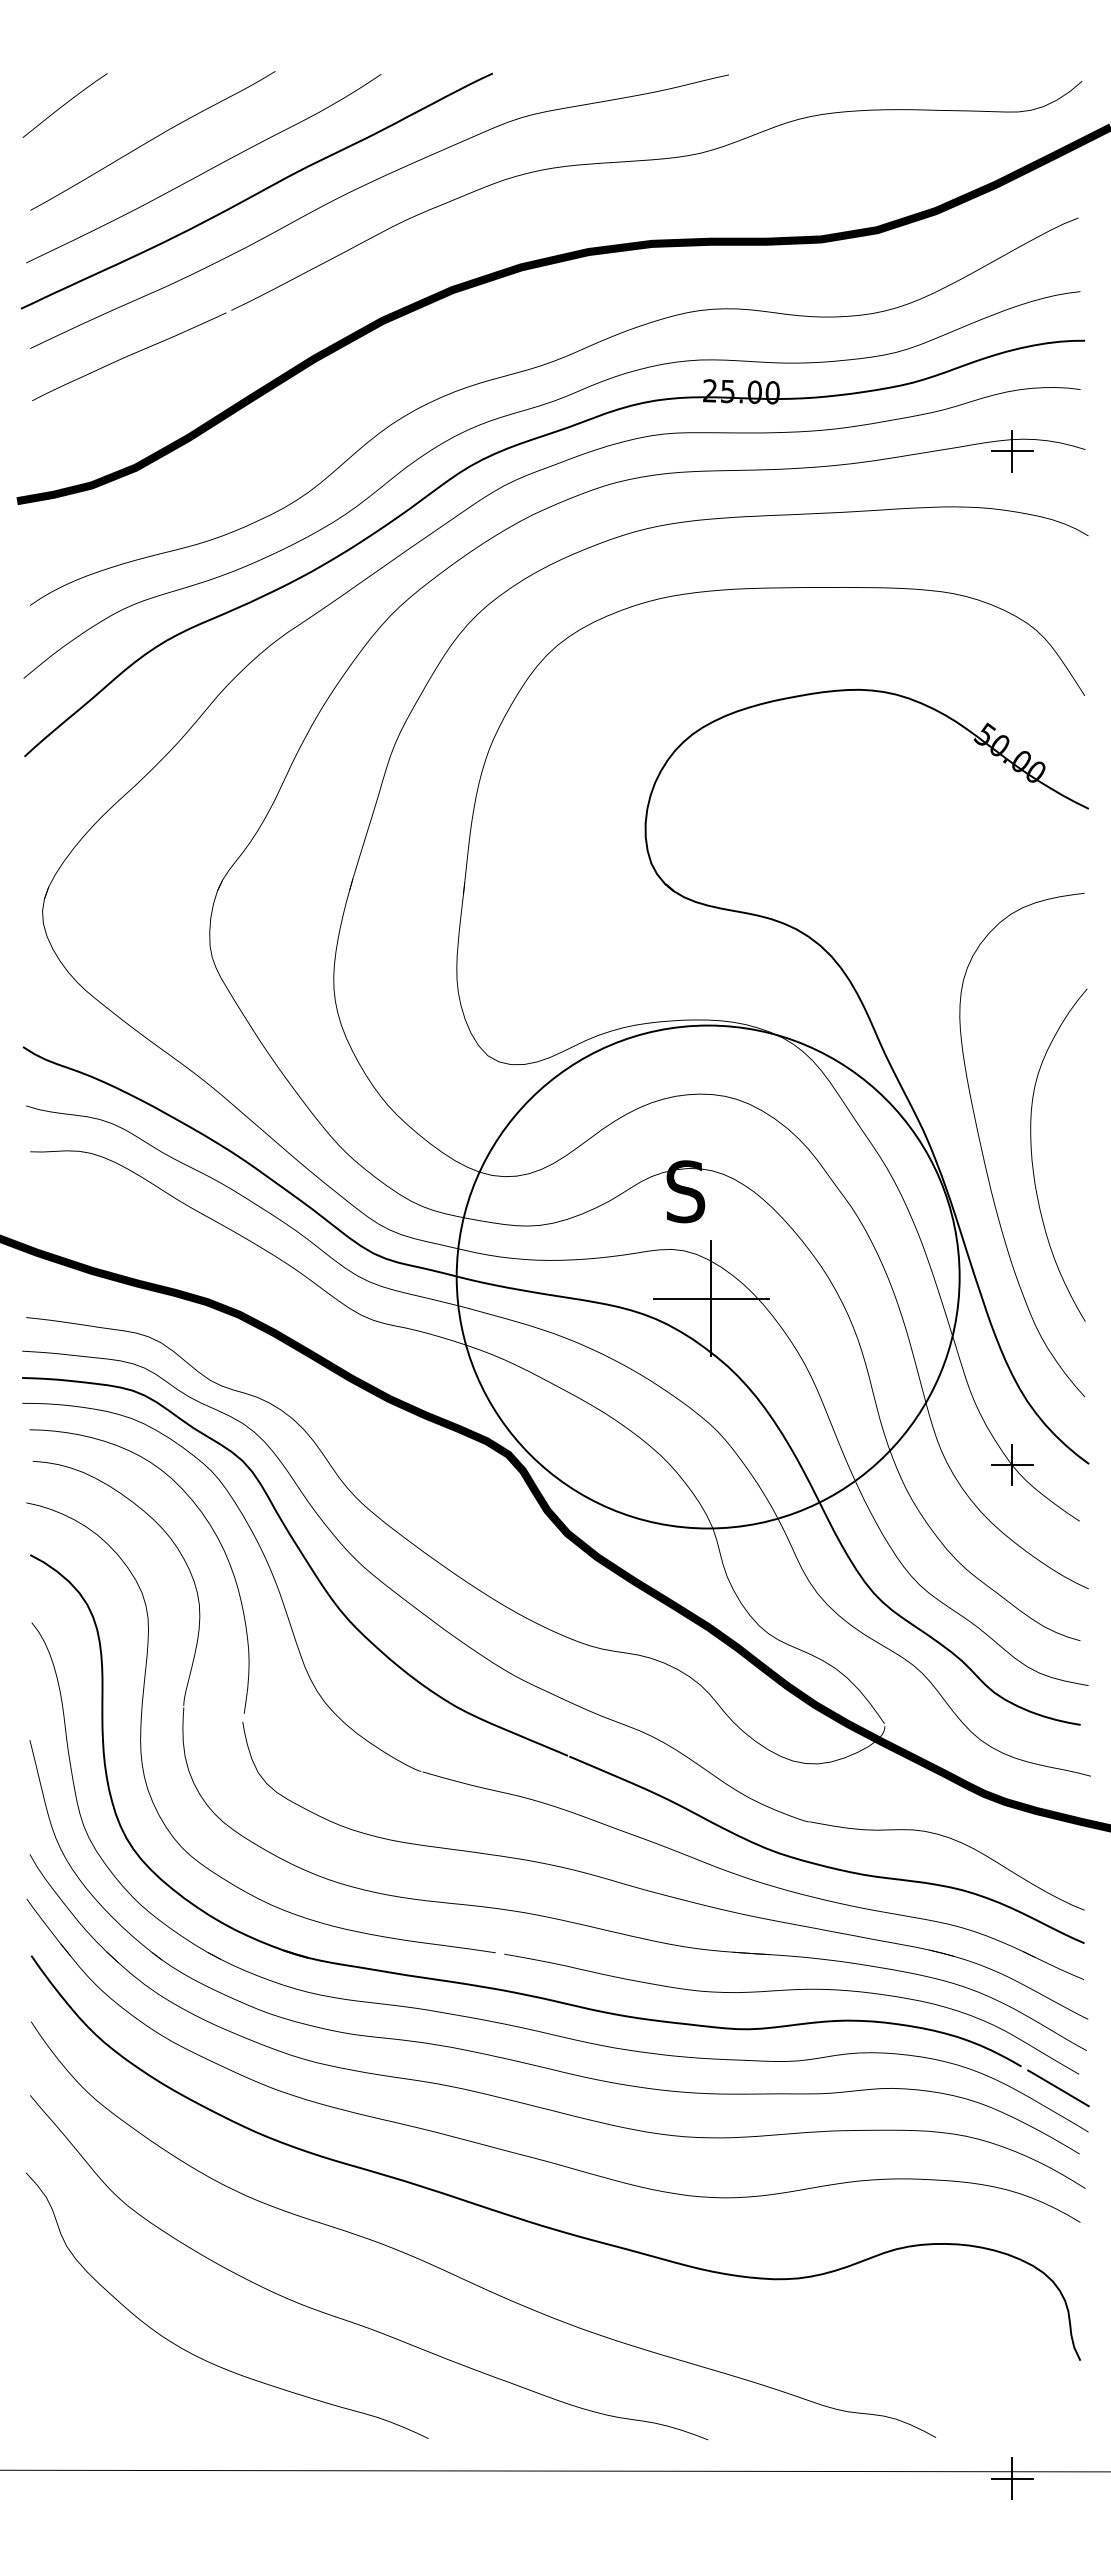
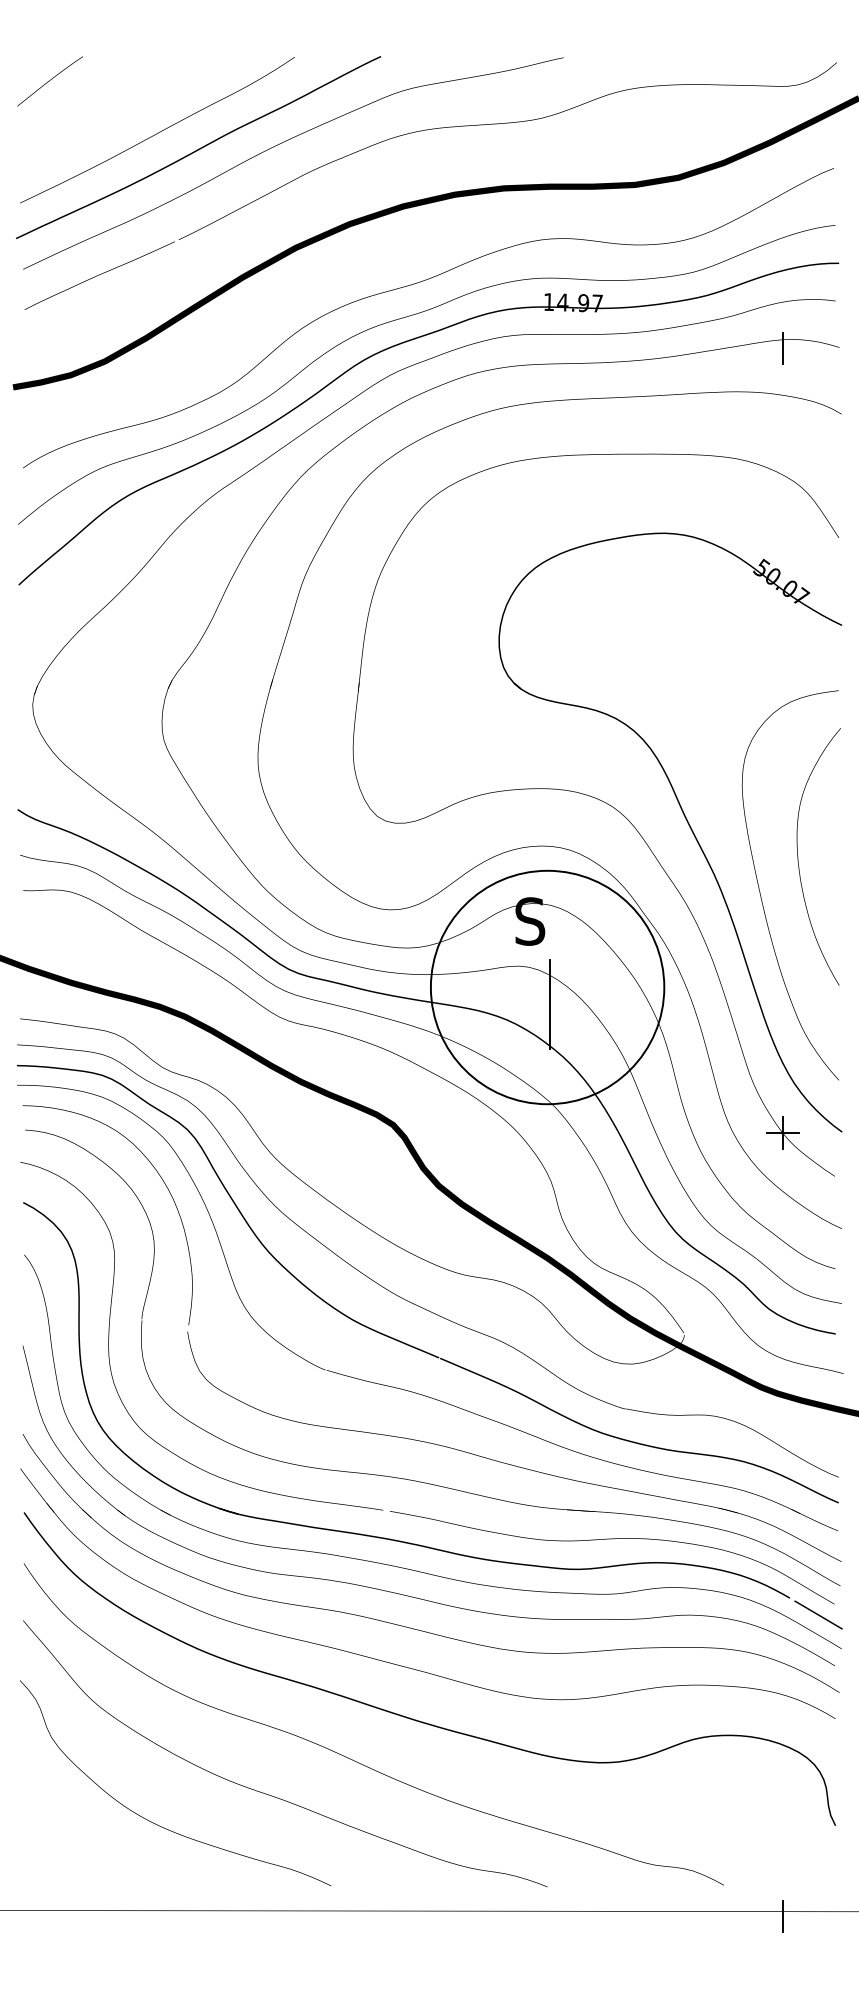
curve: (152, 139) -> (117, 107), removed
text: (741, 391) -> (573, 302), 25.00 -> 14.97
line: (1012, 451) -> (782, 348), removed
text: (1036, 770) -> (801, 595), 50.00 -> 50.07
curve: (1032, 1155) -> (798, 857), moved
circle: (707, 1276) -> (547, 987), size x0.6
line: (711, 1298) -> (550, 1004), removed
line: (1012, 2478) -> (782, 1916), removed

